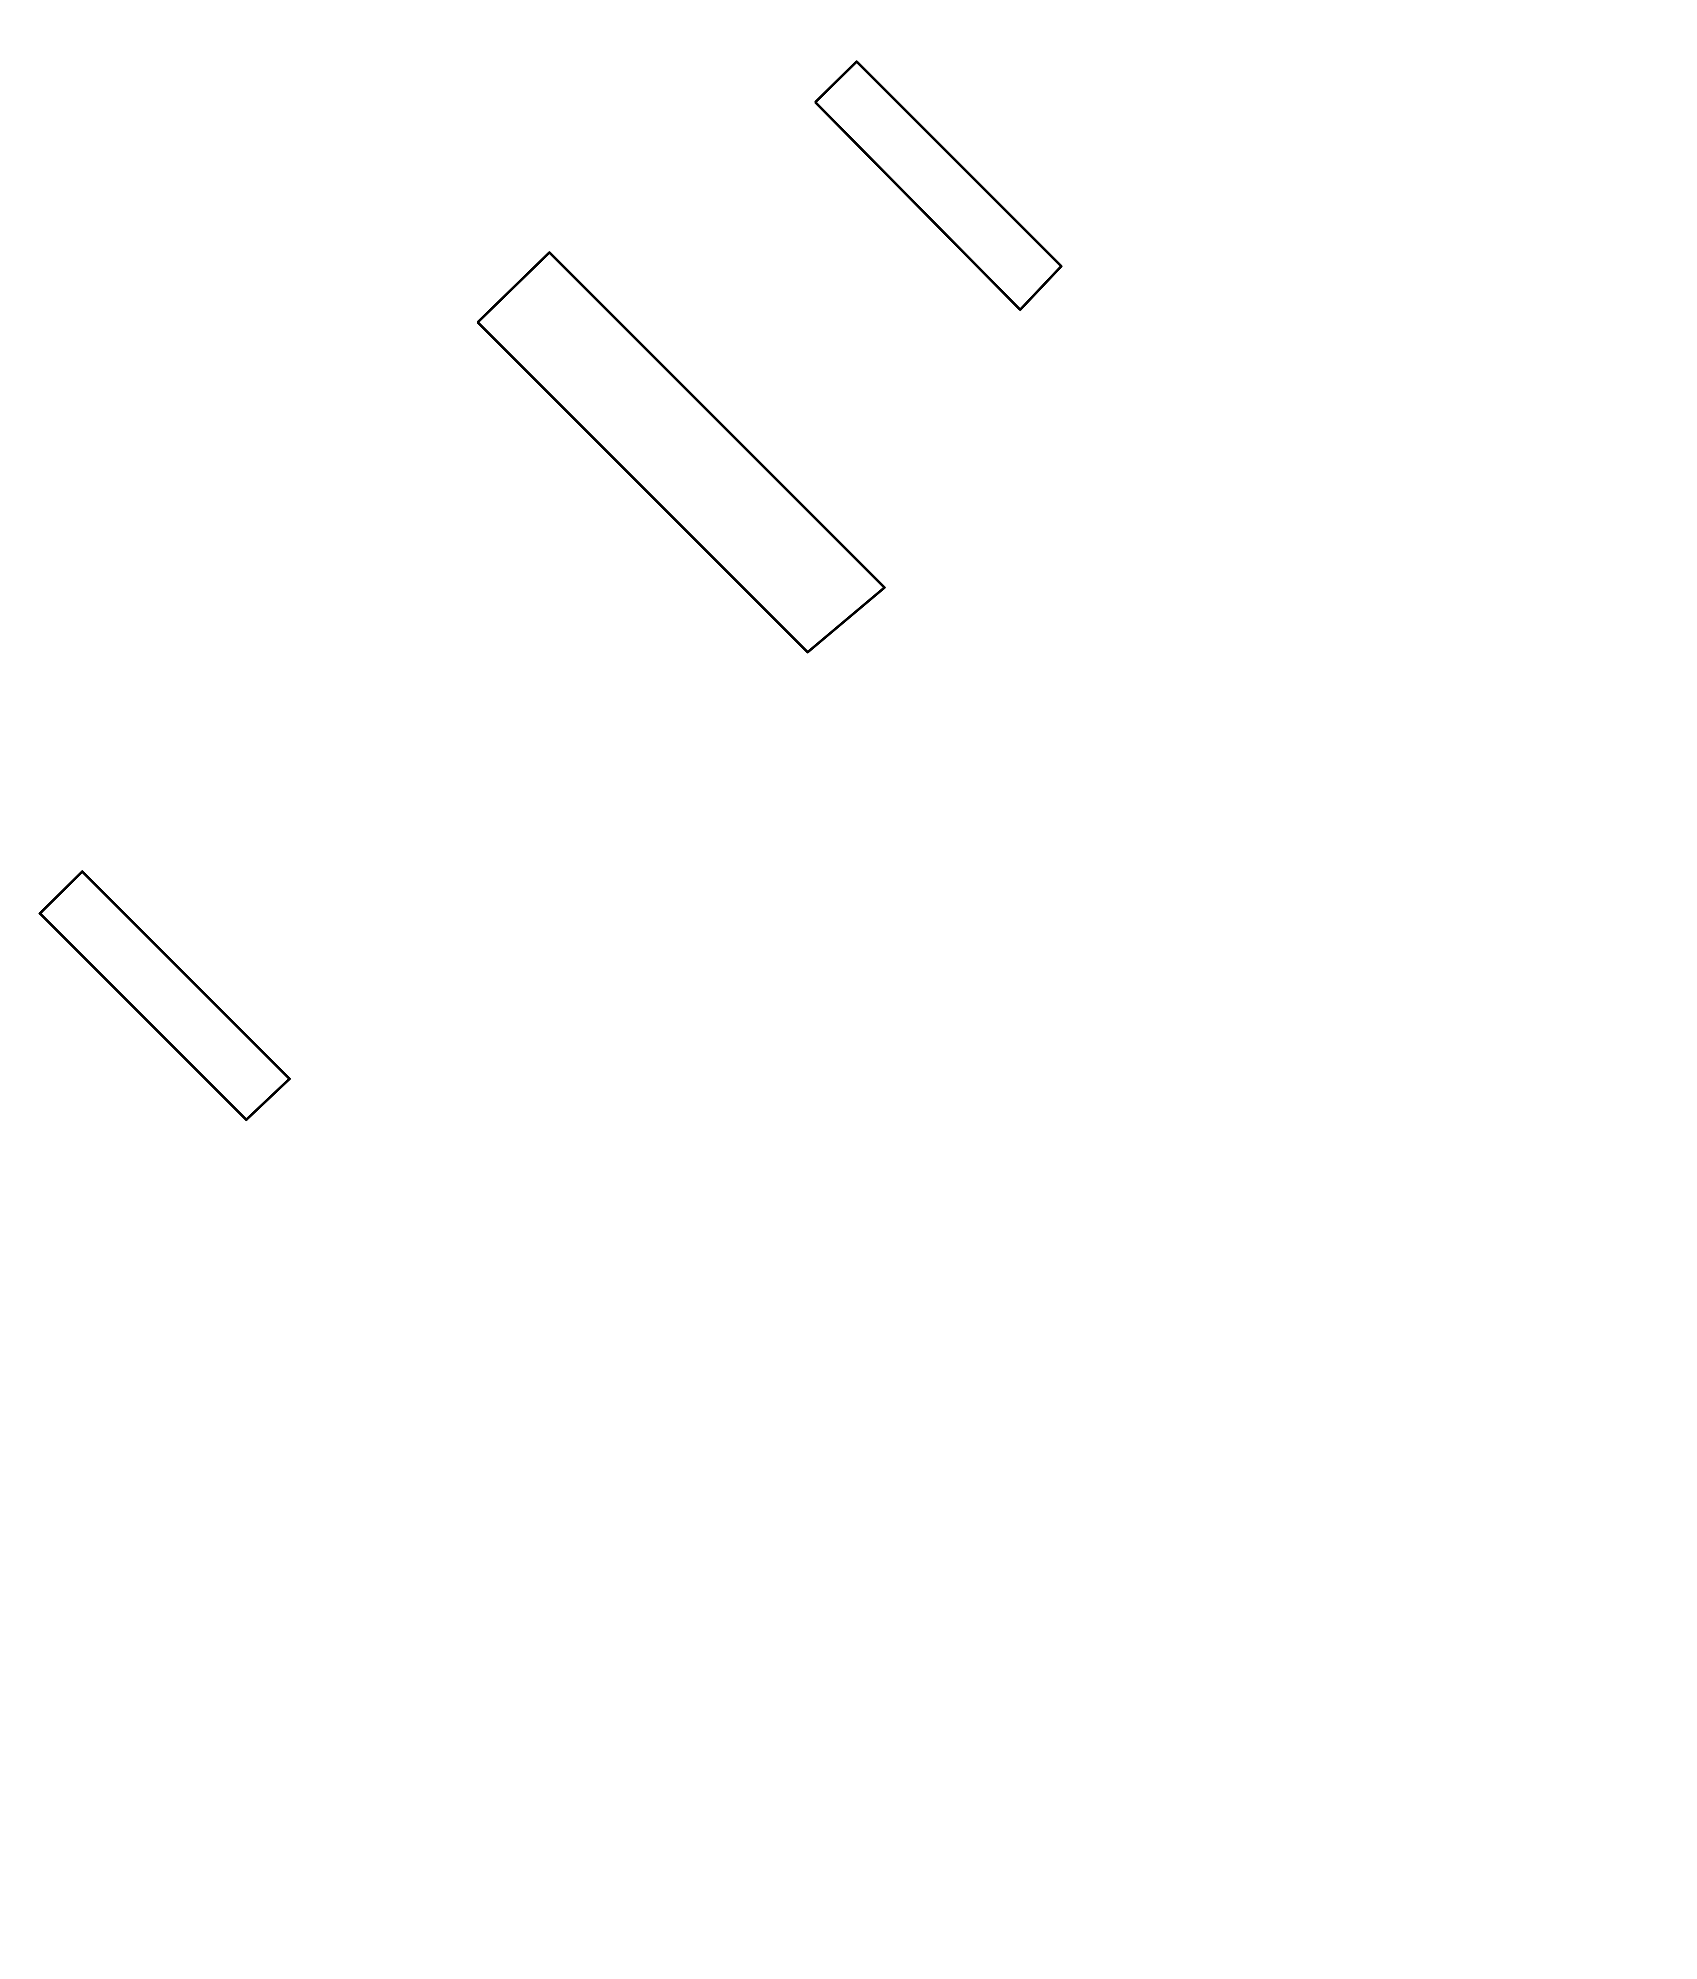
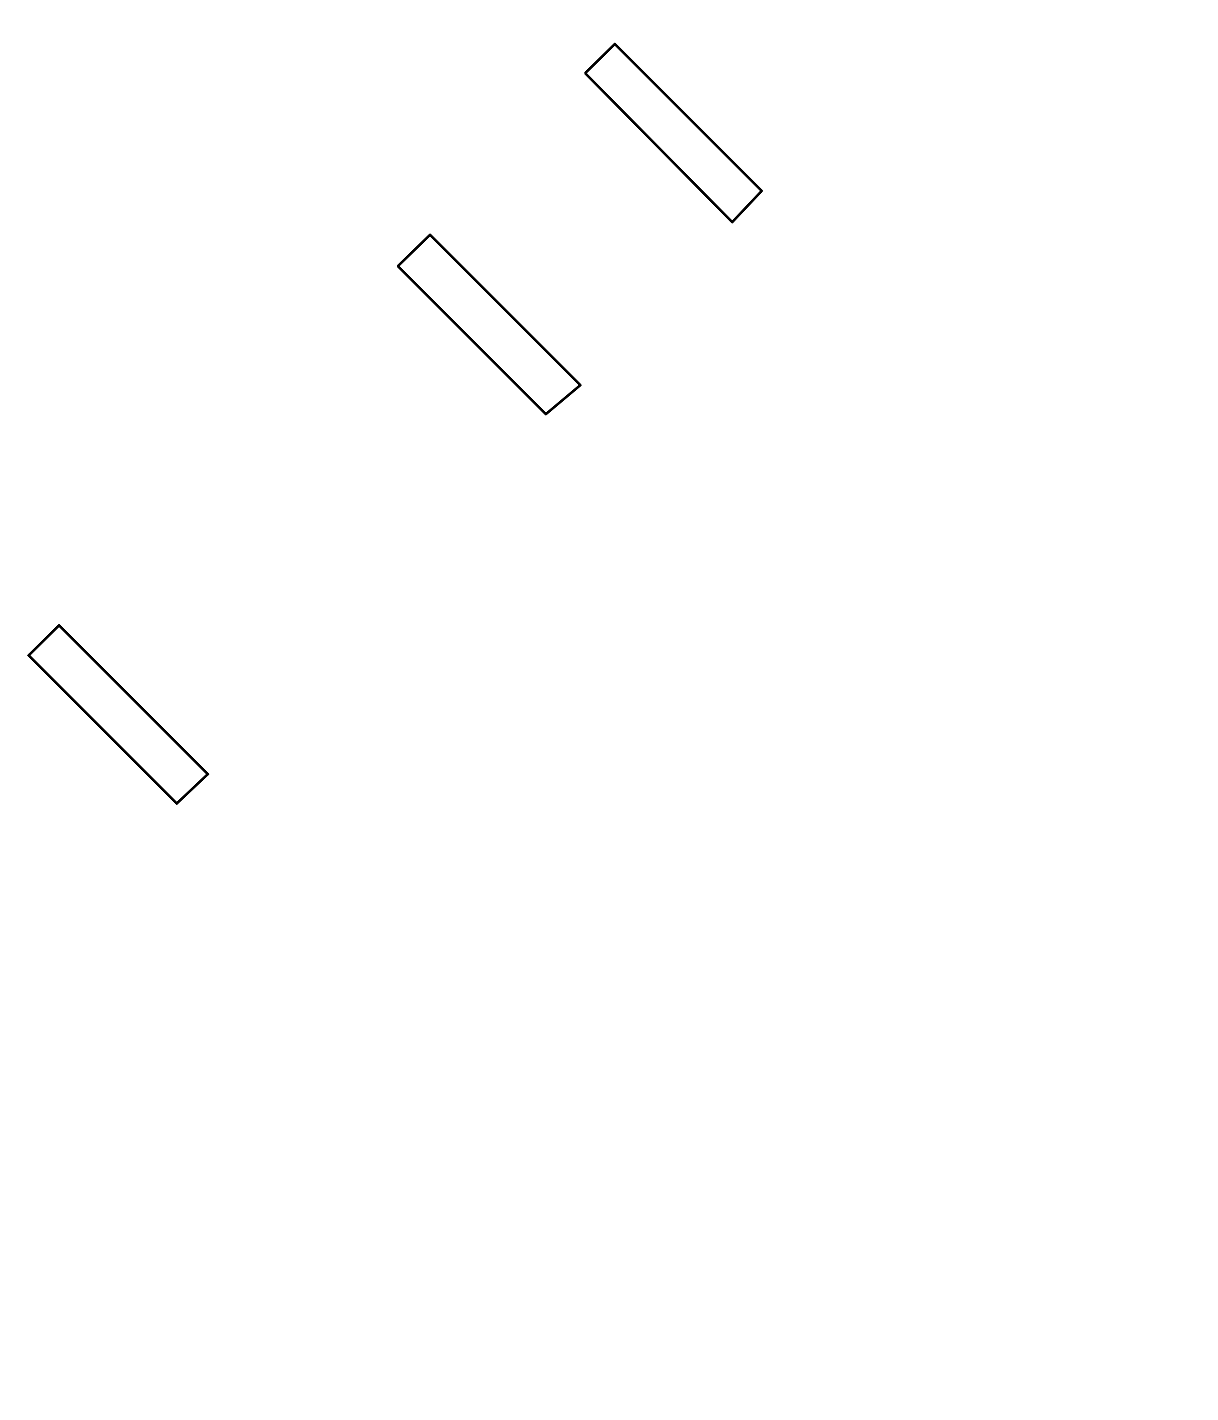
part: (682, 452) -> (489, 324), size x0.62

